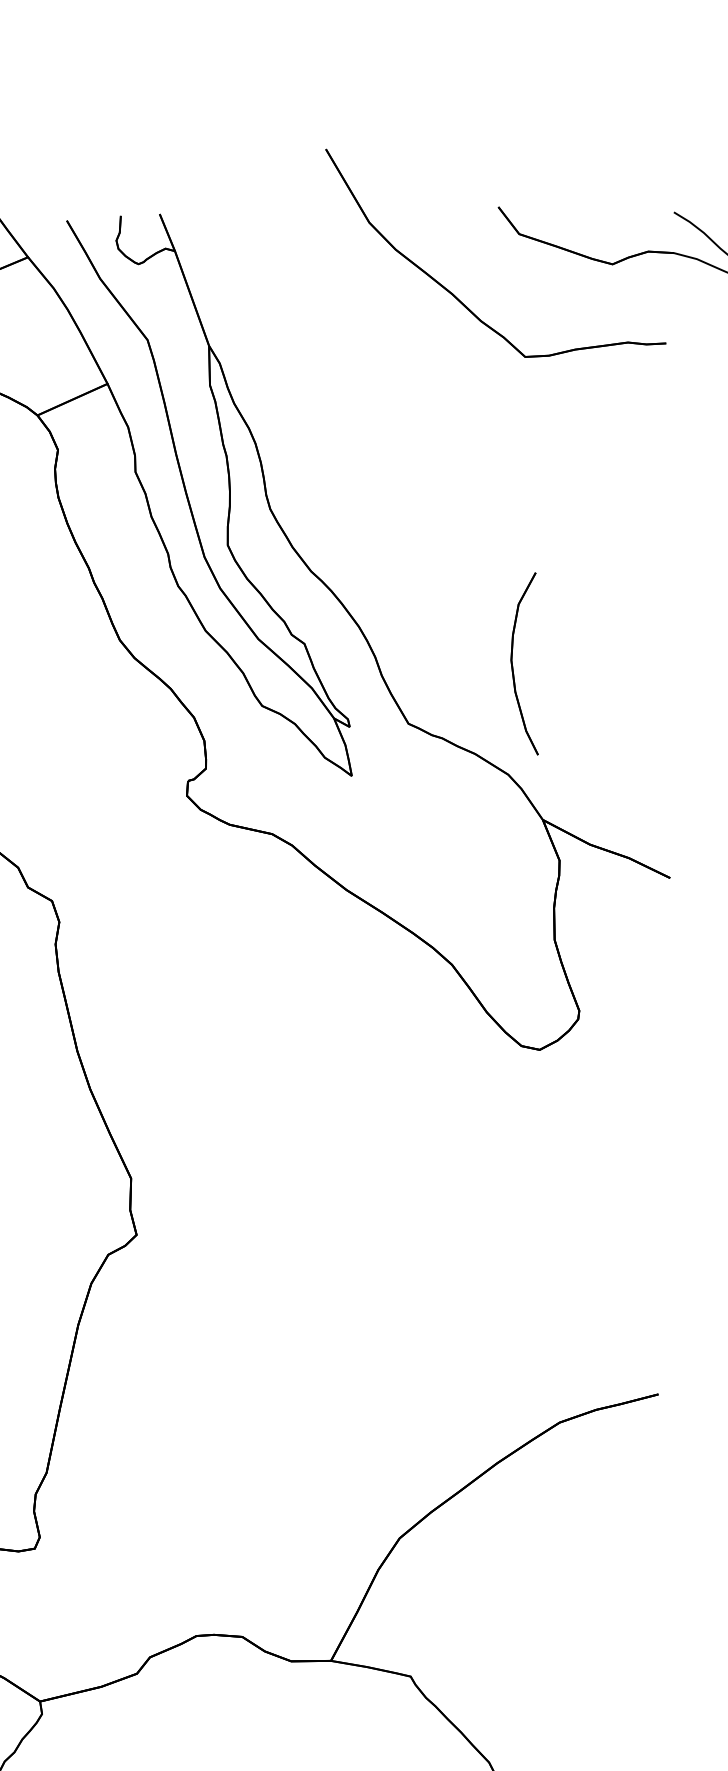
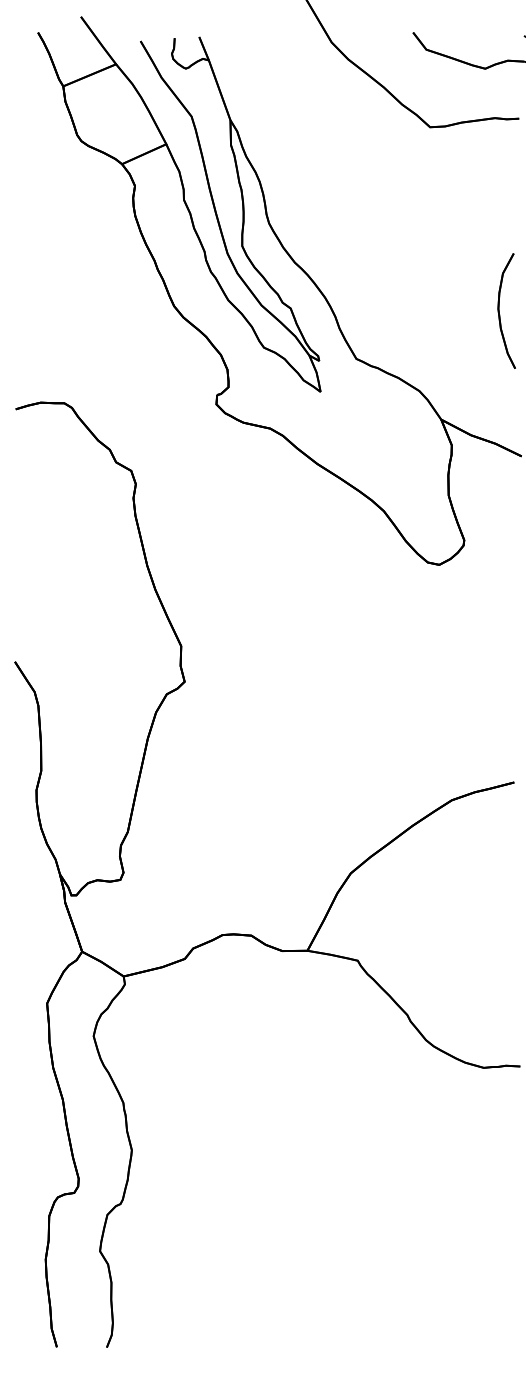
part: (513, 662) -> (499, 310), moved

